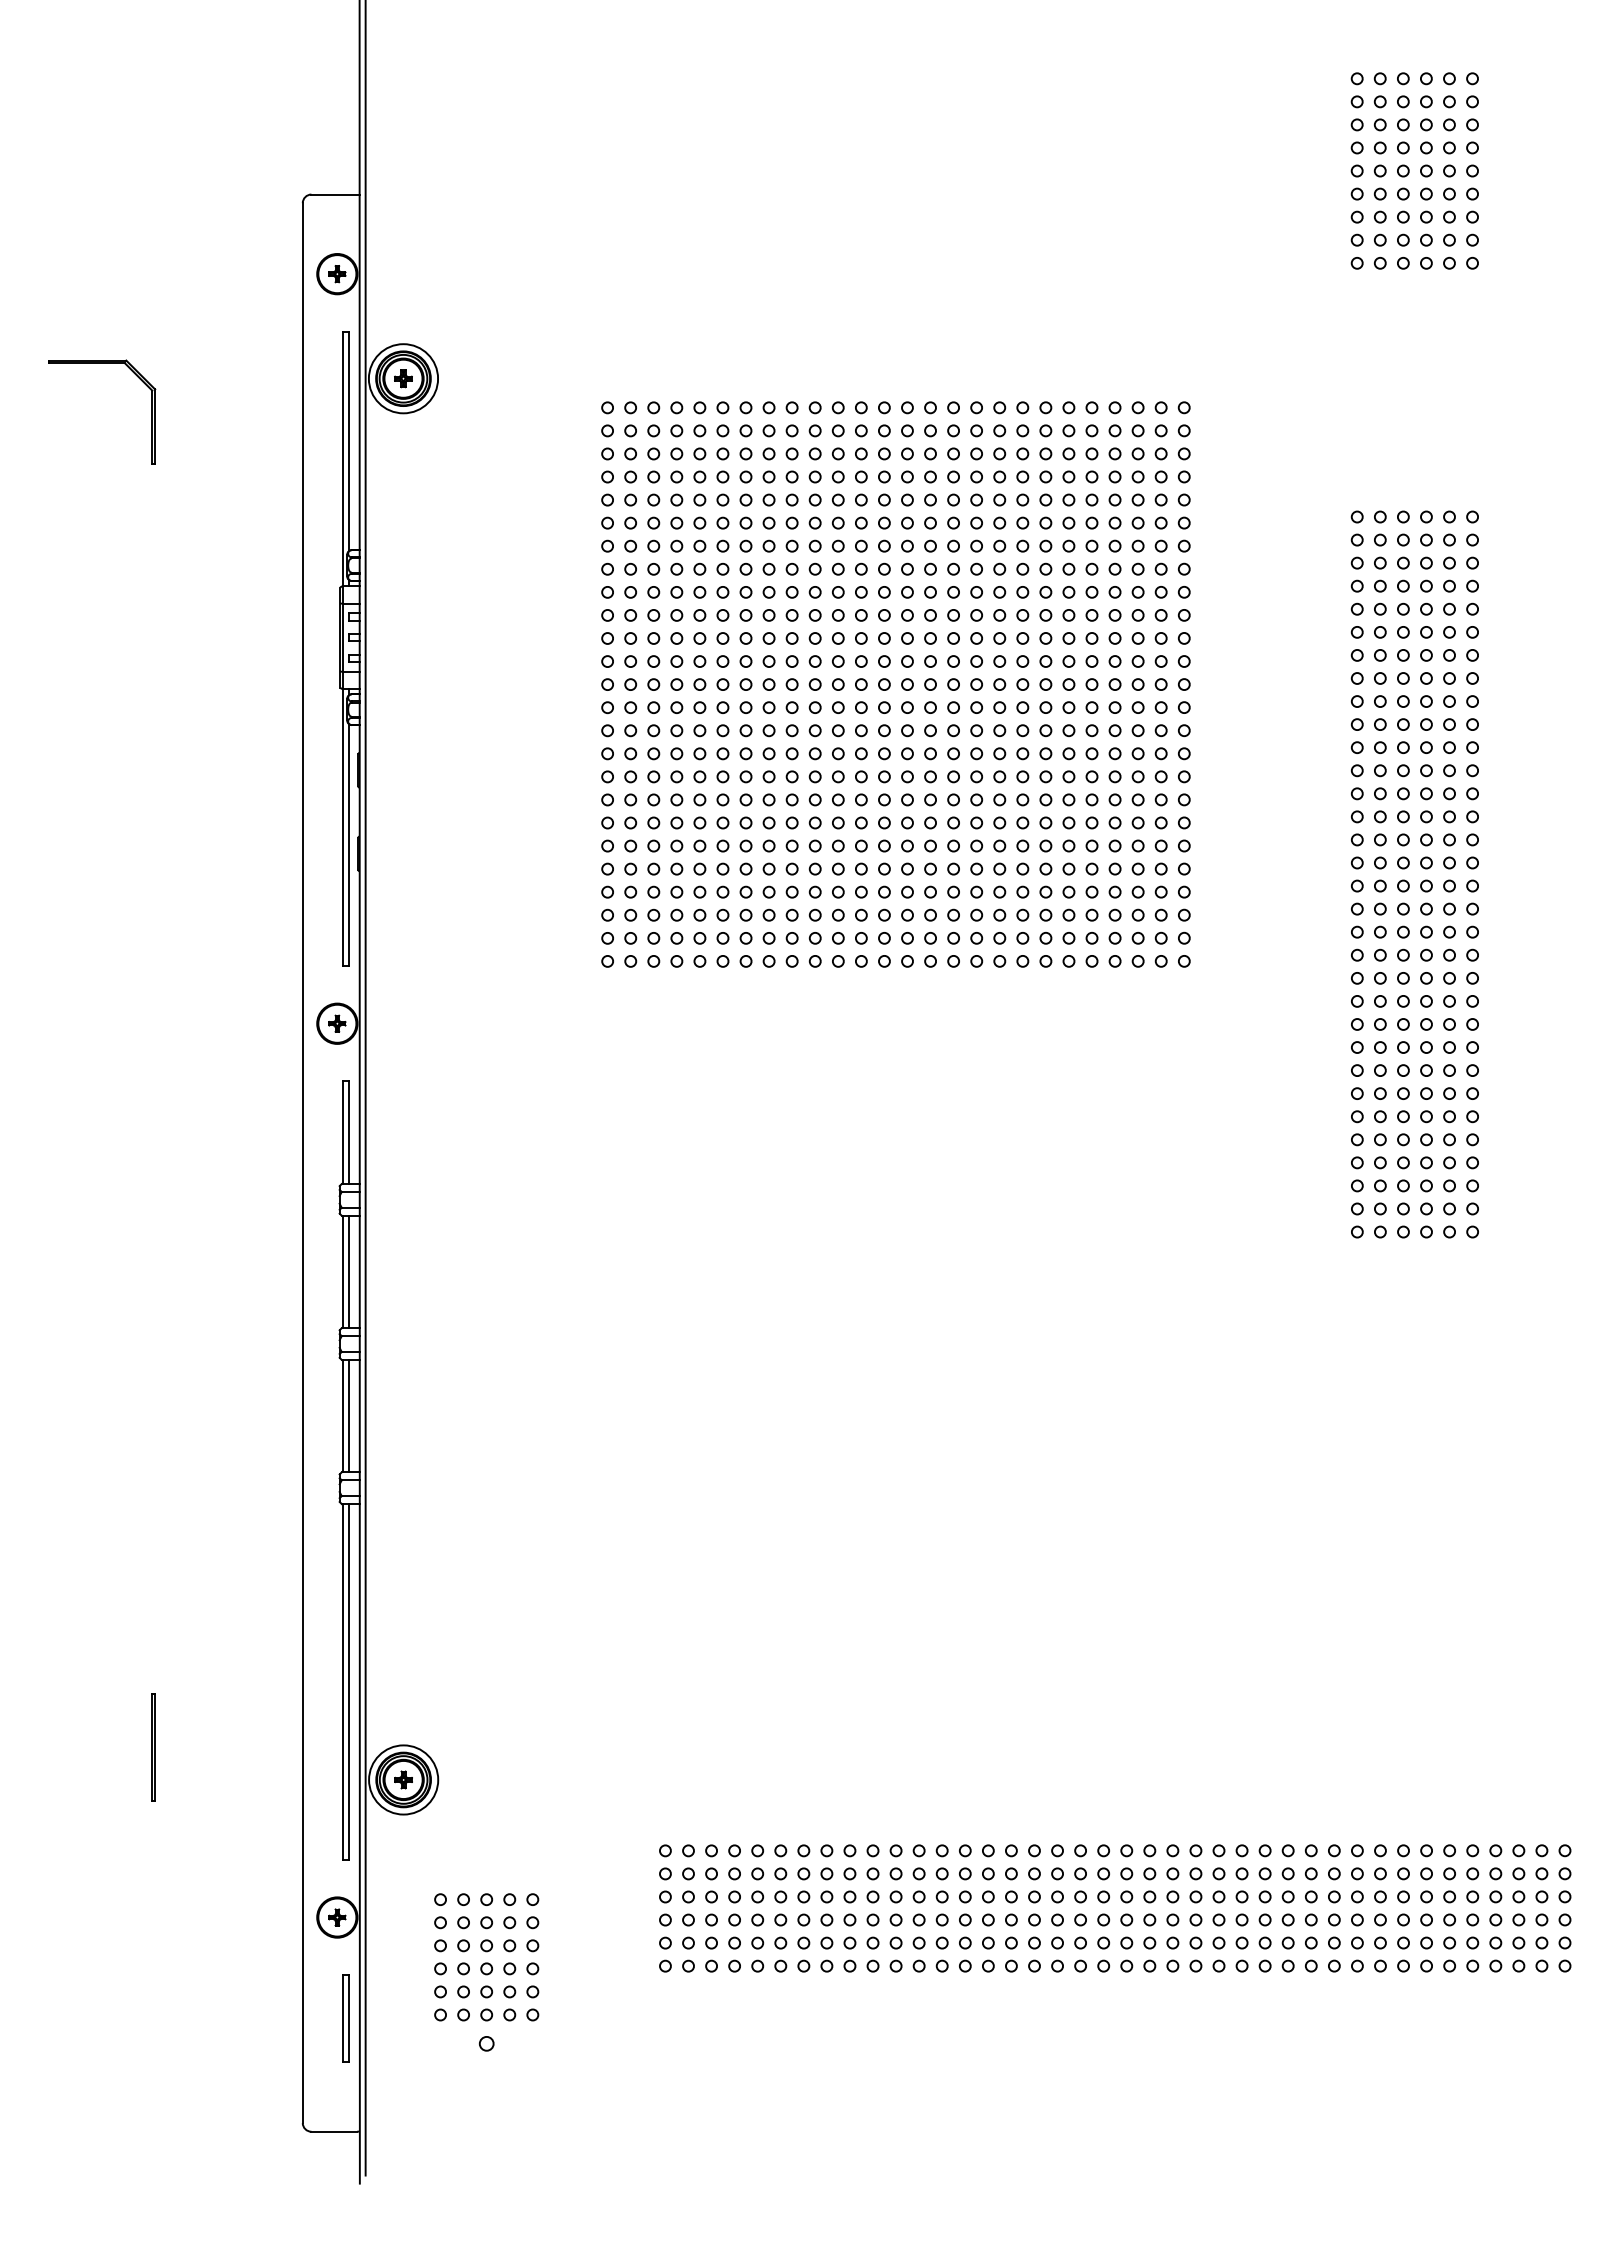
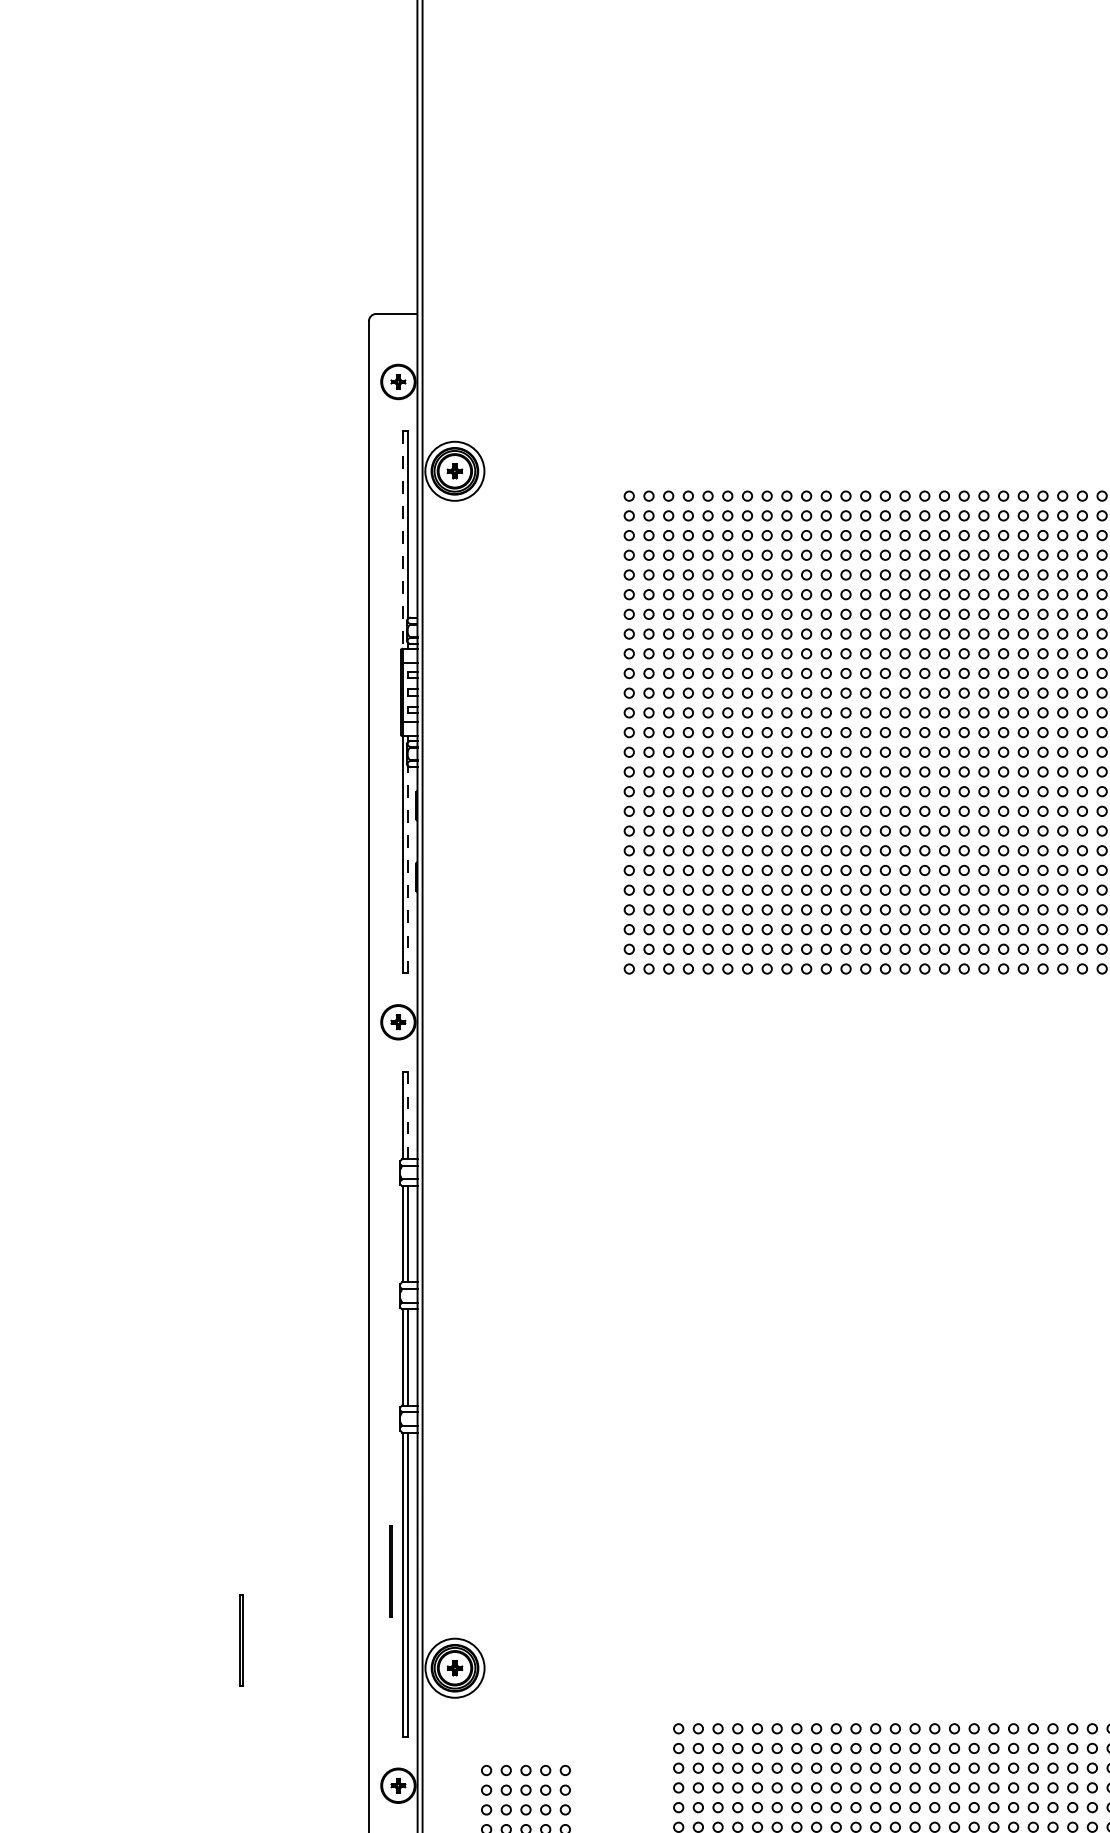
part: (102, 363) -> (197, 458), removed
line: (343, 459) -> (403, 540), solid -> dashed
line: (348, 844) -> (407, 869), solid -> dashed
line: (348, 1132) -> (407, 1115), solid -> dashed
line: (327, 1666) -> (389, 1571), added

